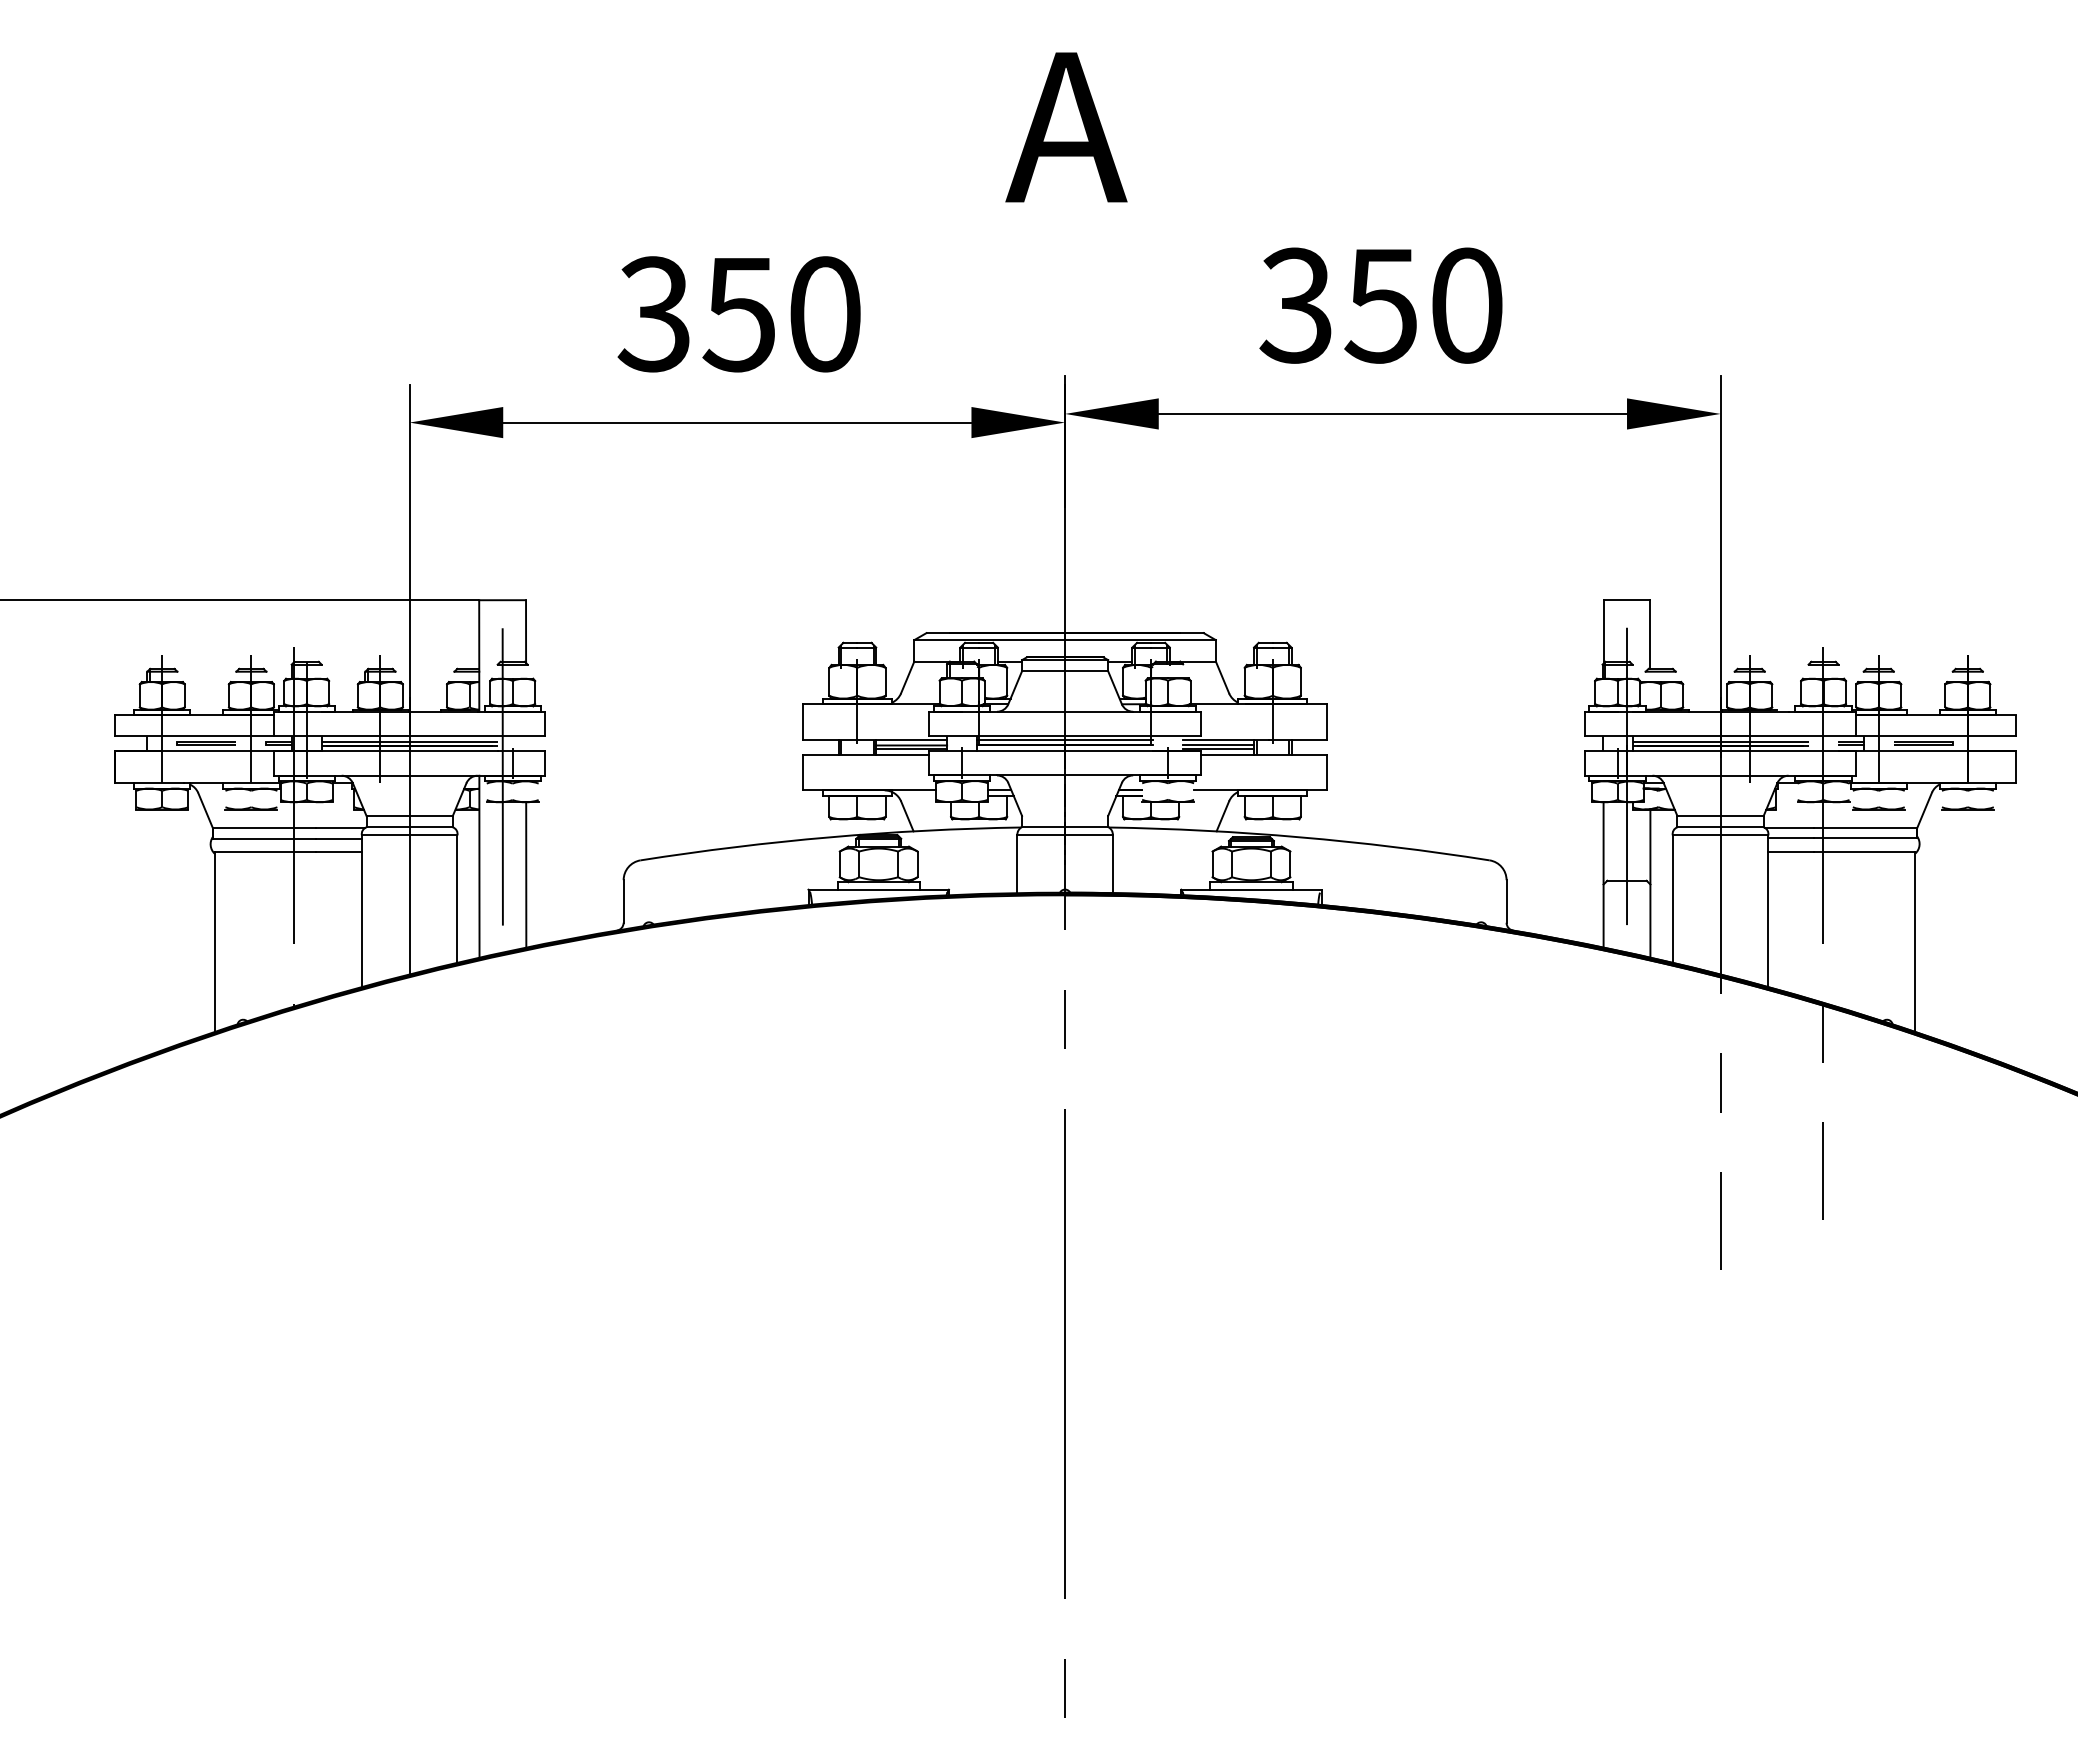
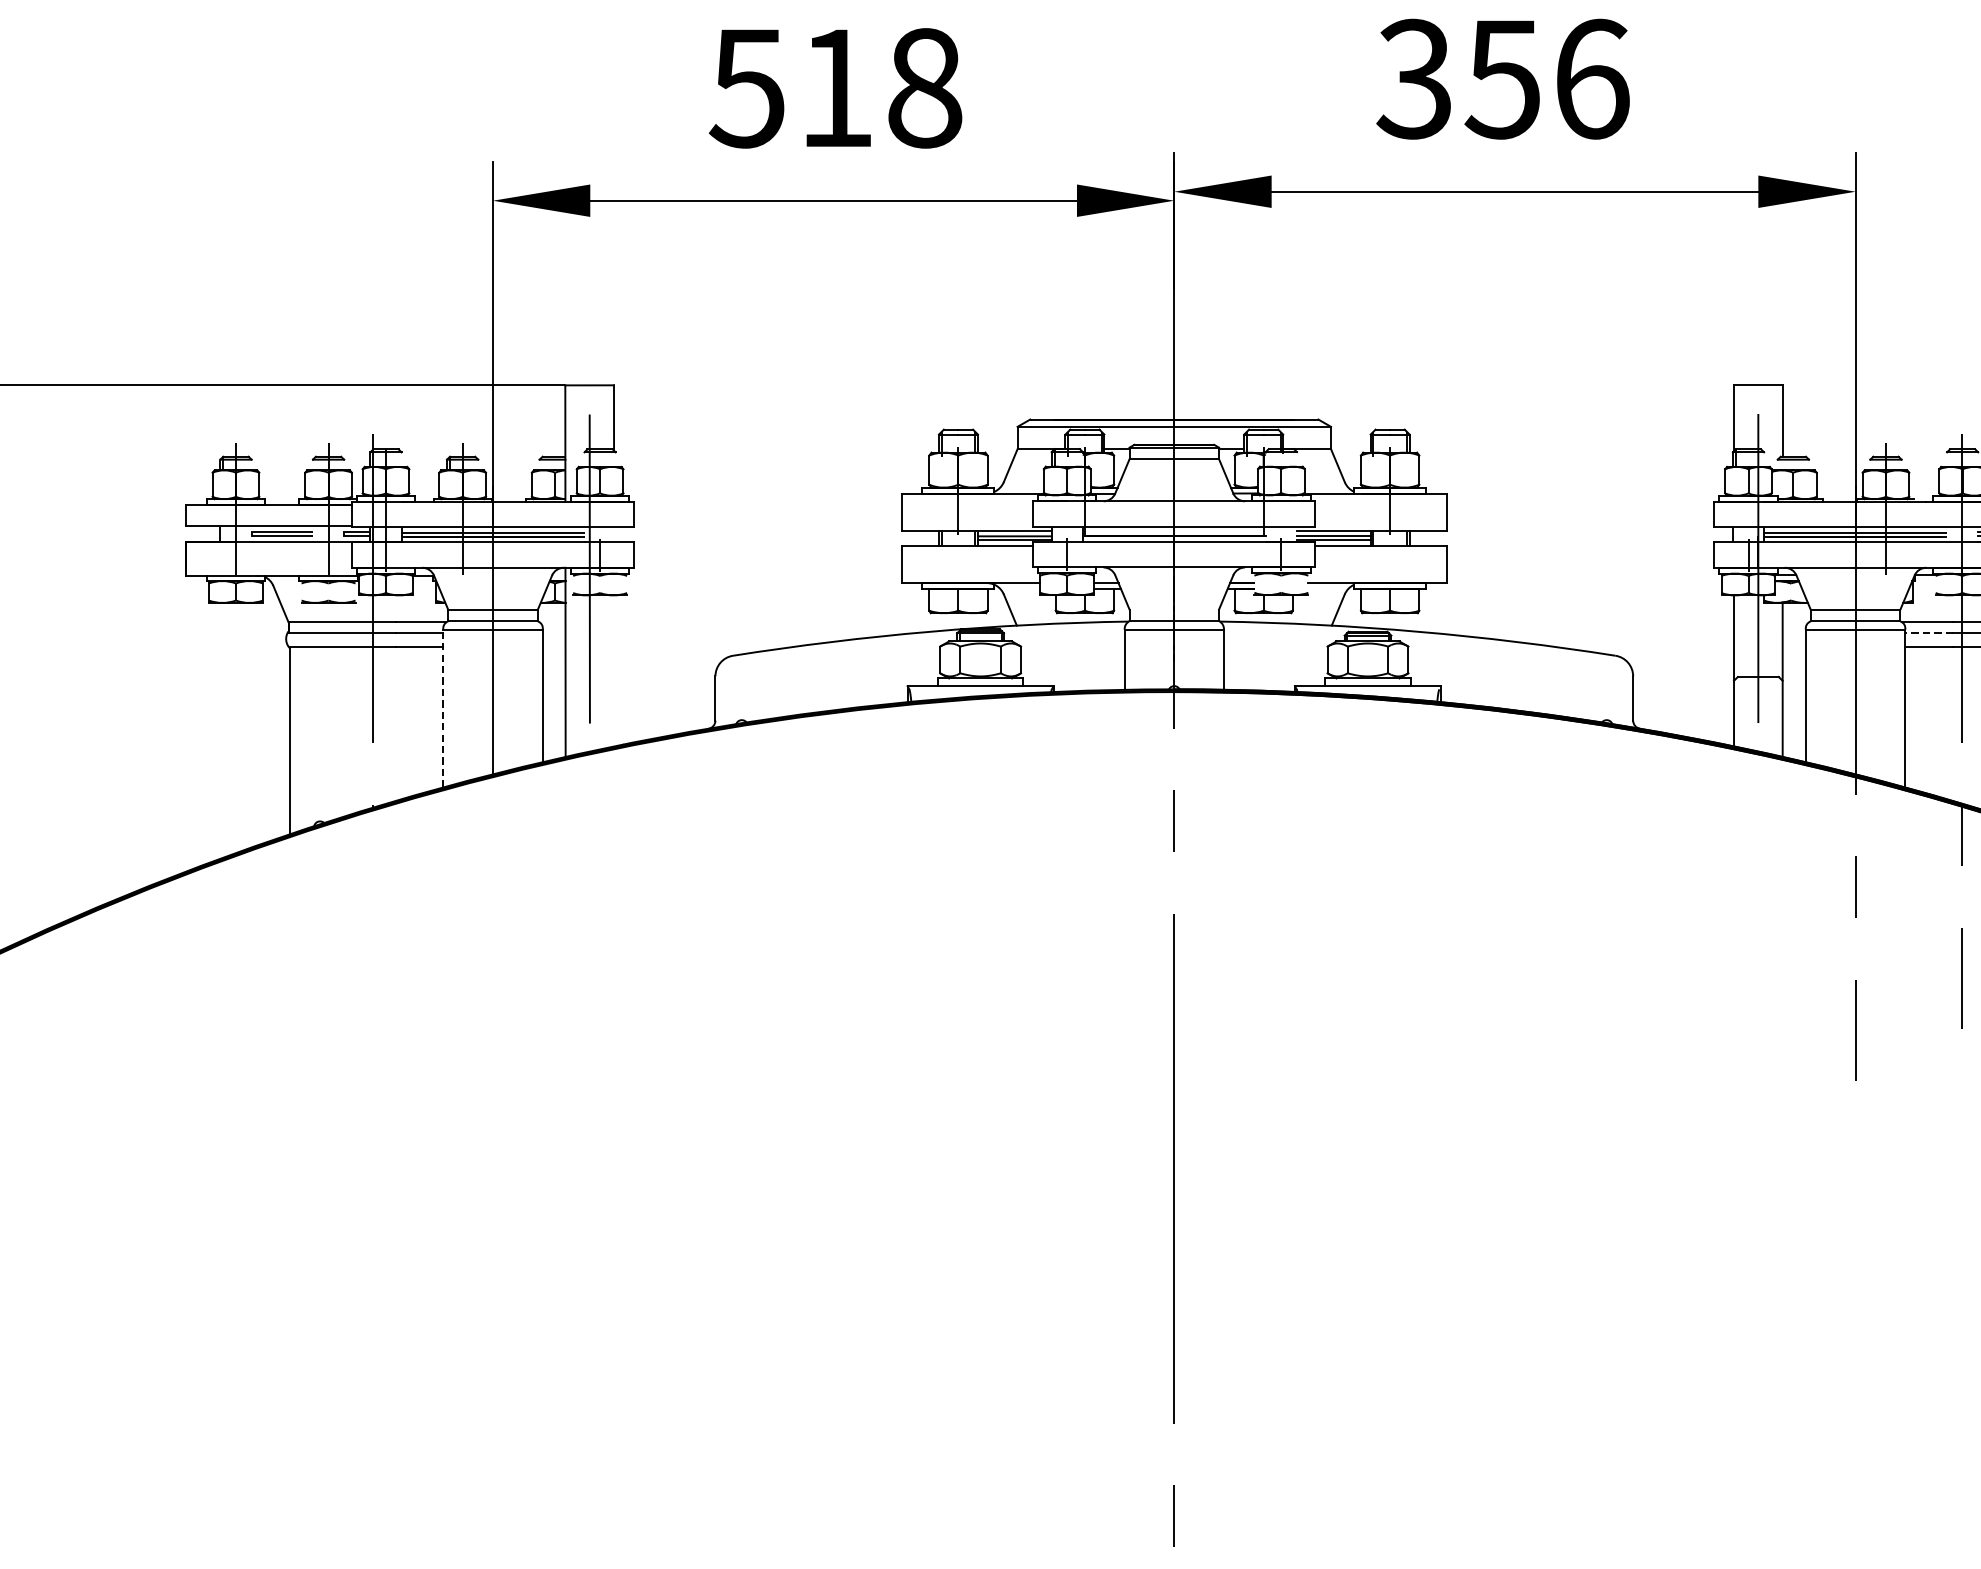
text: (1467, 305) -> (1592, 79), 350 -> 356
text: (739, 314) -> (835, 88), 350 -> 518
line: (1065, 739) -> (1174, 530), removed
line: (1790, 838) -> (1928, 633), solid -> dashed
line: (526, 874) -> (614, 670), removed
line: (361, 911) -> (442, 708), solid -> dashed

